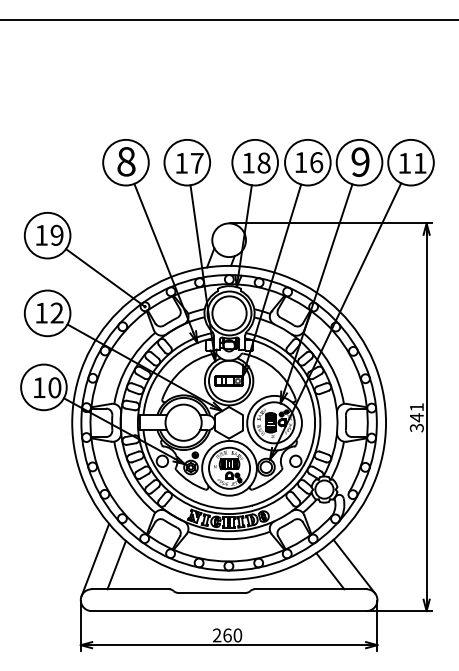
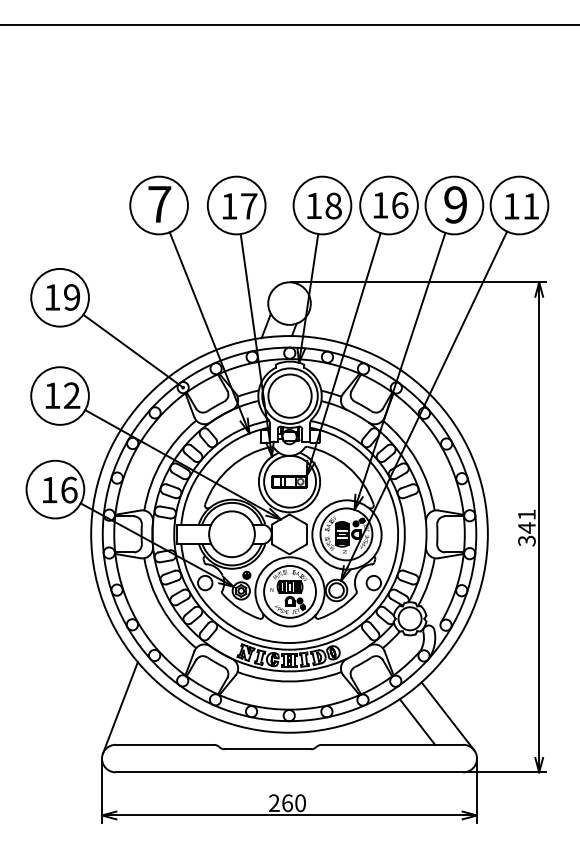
text: (126, 161) -> (159, 204), 8 -> 7
text: (54, 387) -> (68, 489), 10 -> 16
line: (116, 565) -> (147, 714), removed

